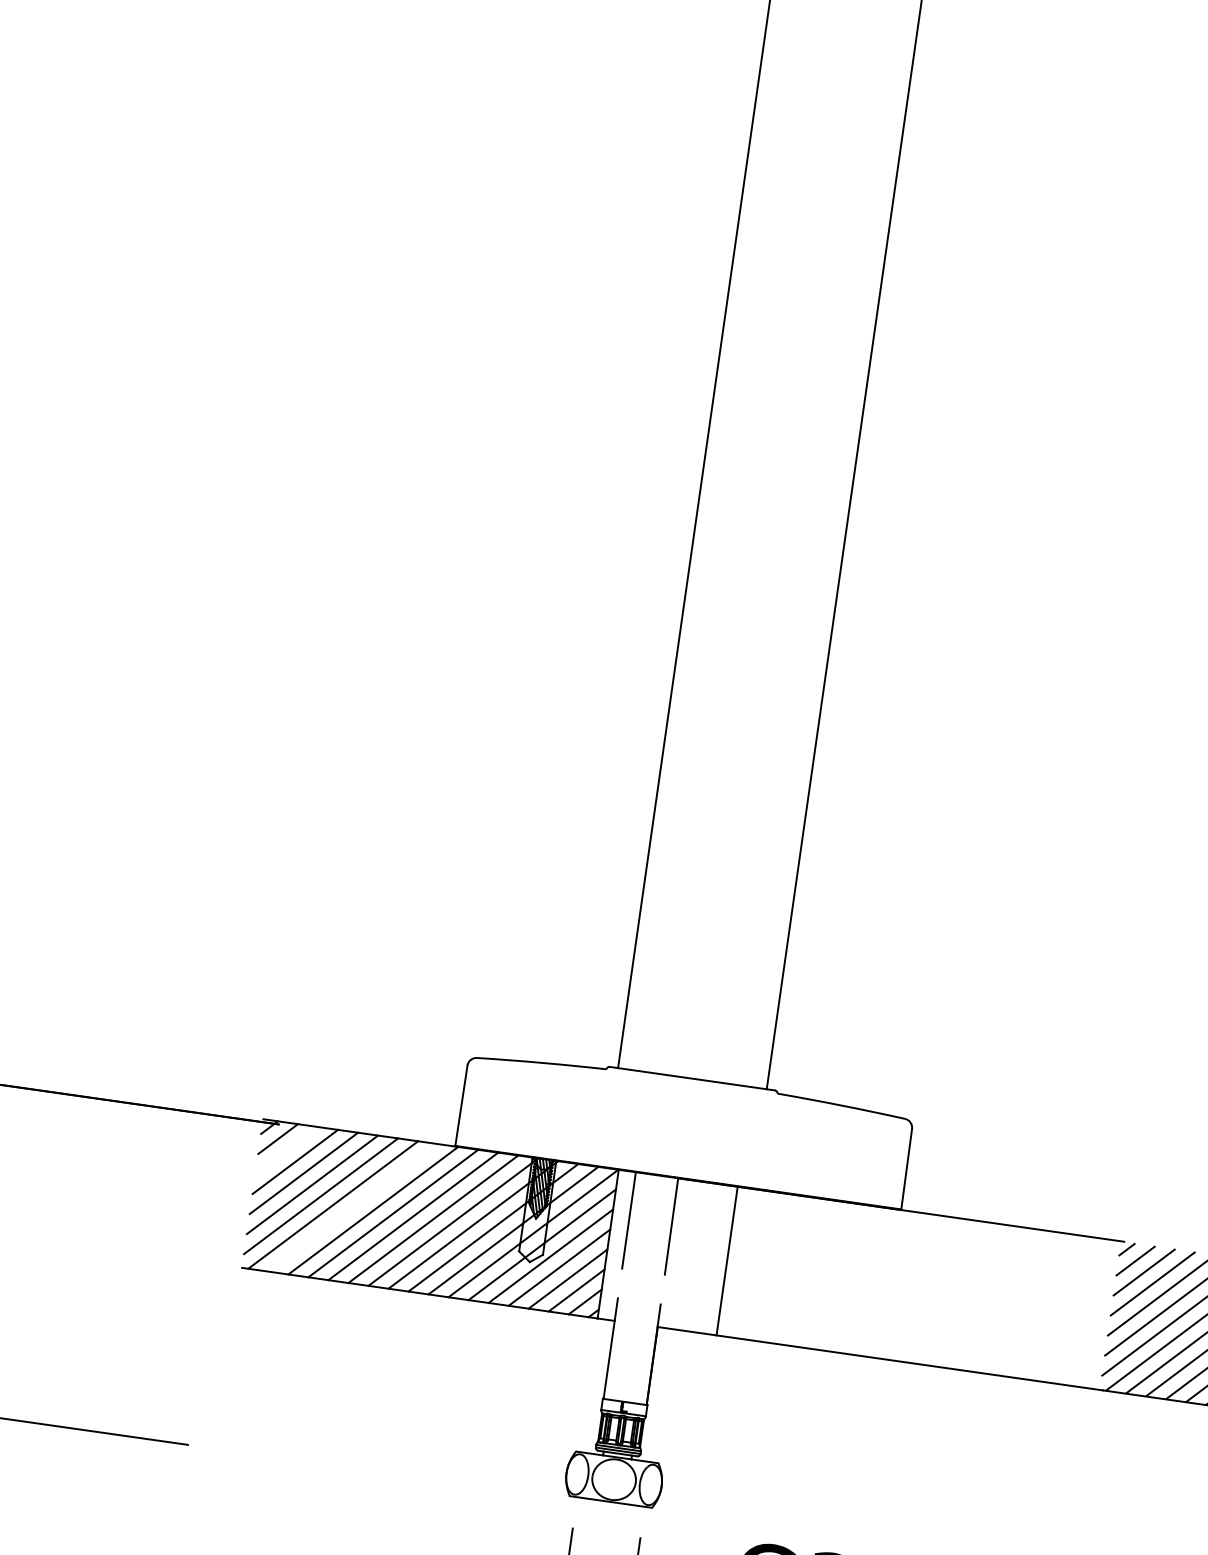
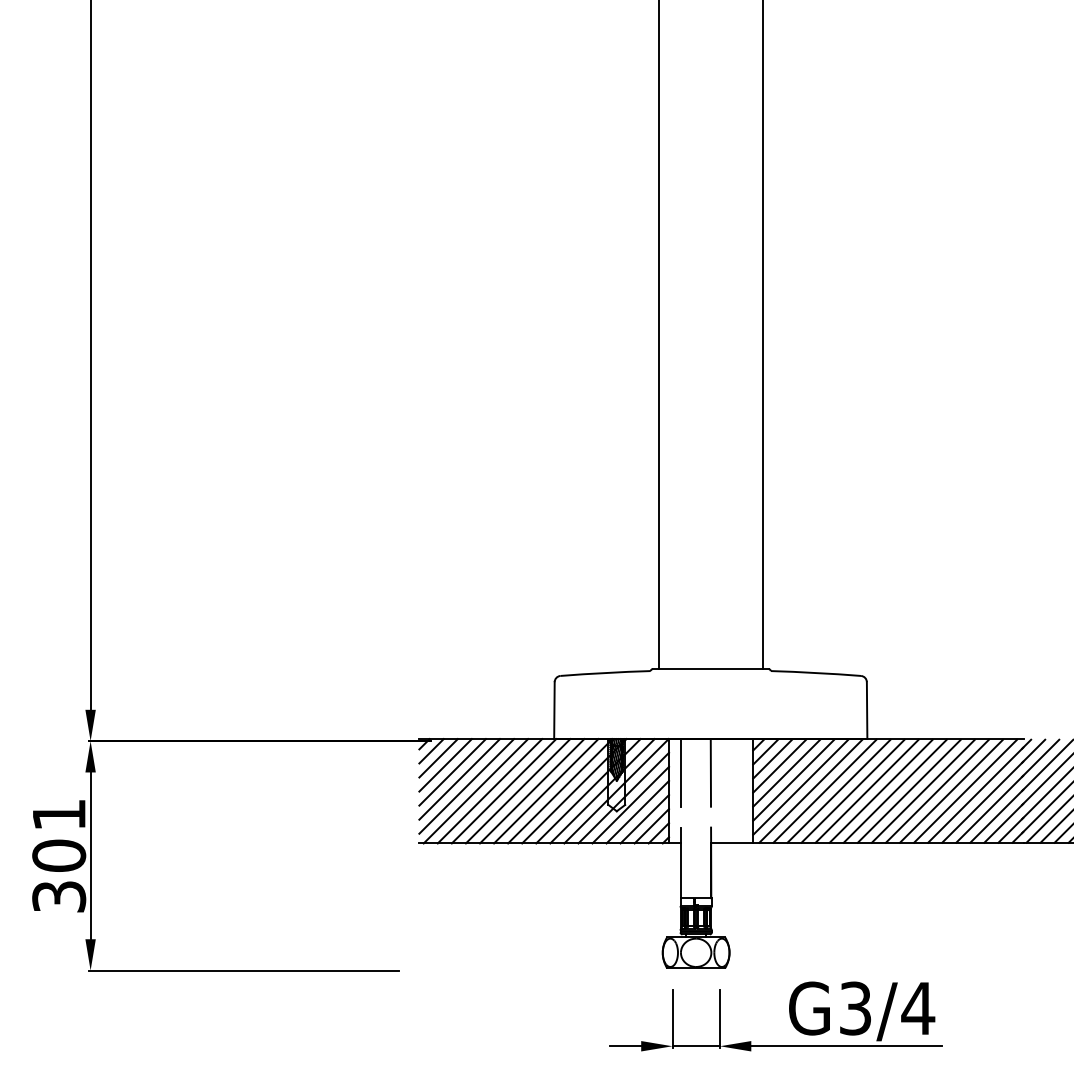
line: (286, 1150) -> (438, 758), added
line: (352, 1208) -> (489, 791), added
hatch: (919, 1288) -> (887, 791), added

